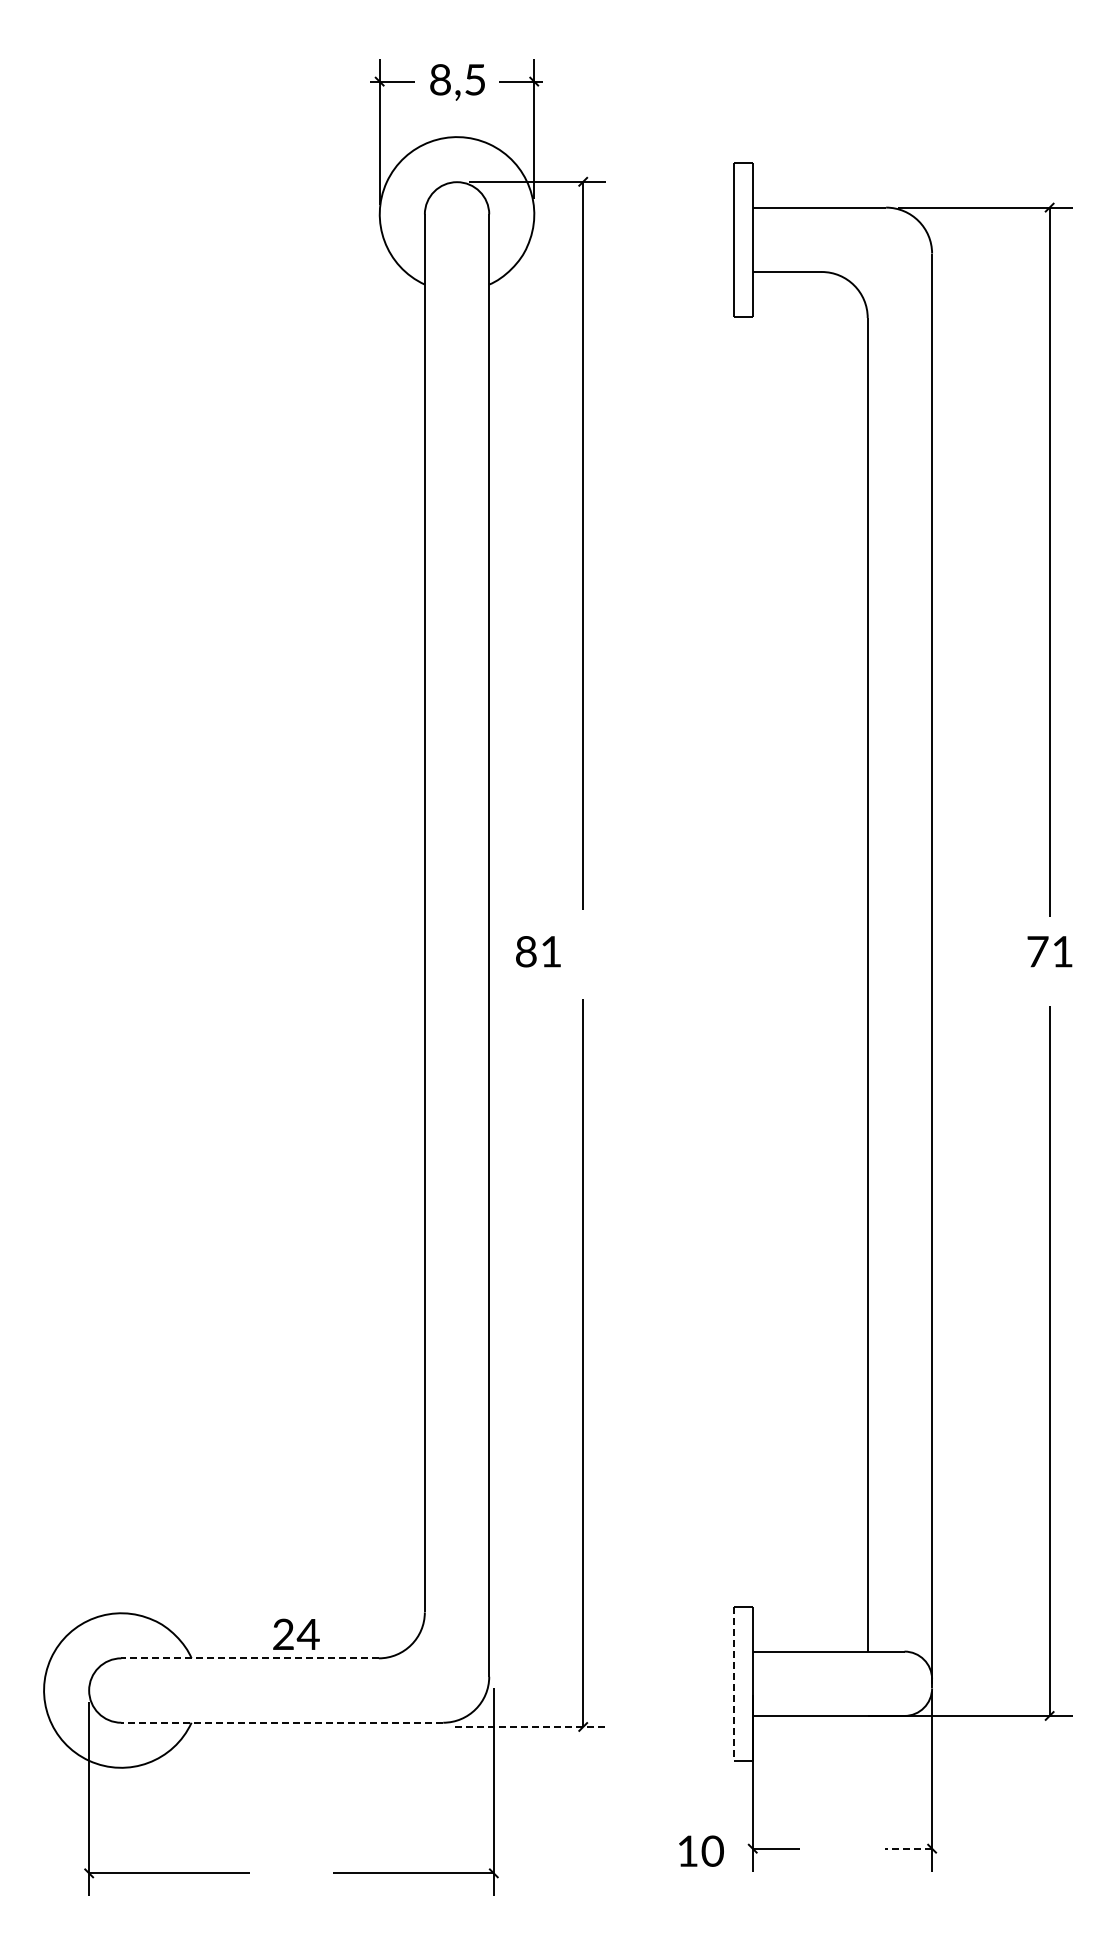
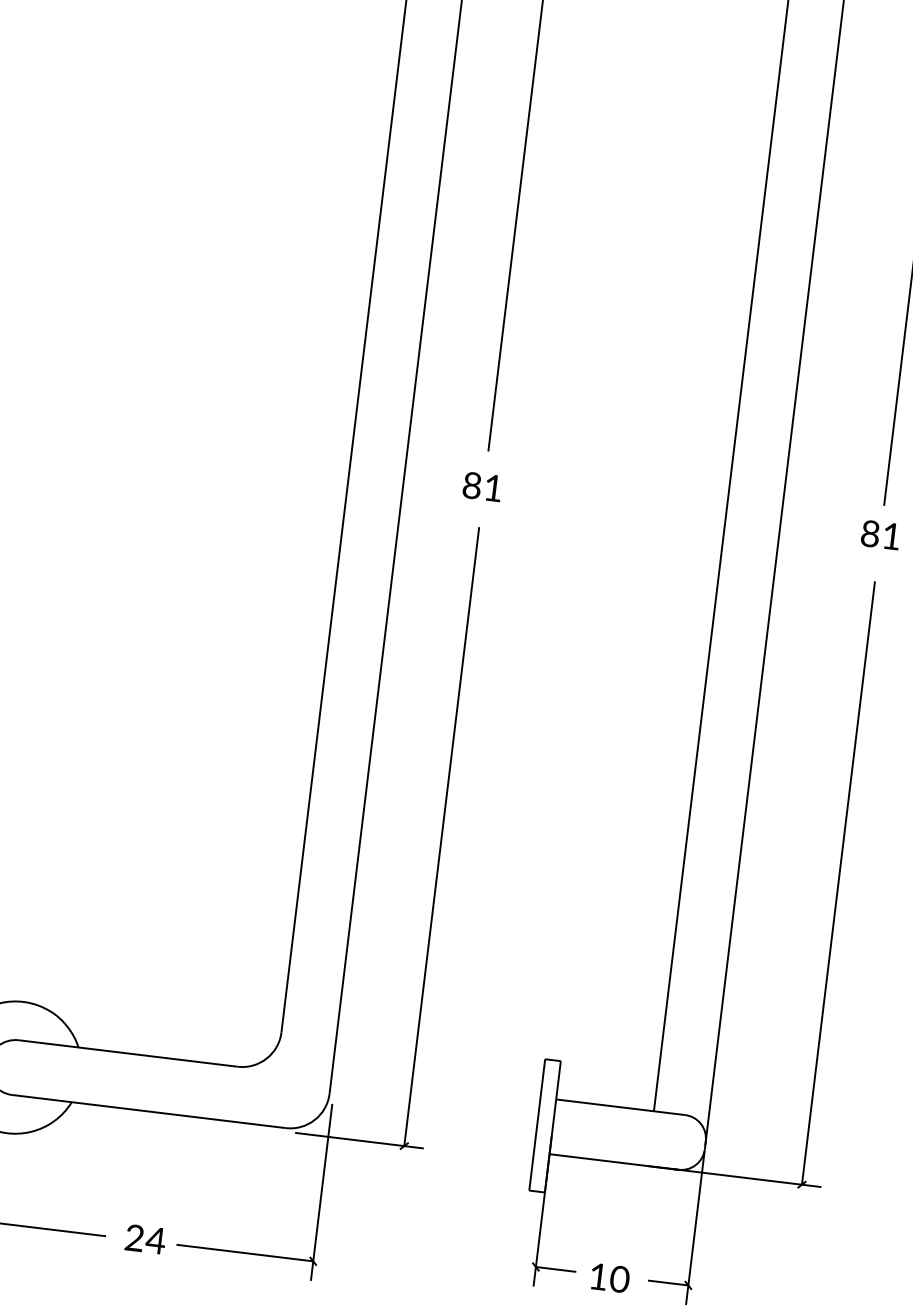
text: (538, 951) -> (482, 486), moved
text: (1037, 951) -> (870, 533), 71 -> 81
text: (296, 1633) -> (145, 1238), moved
line: (250, 1658) -> (128, 1053), dashed -> solid
line: (734, 1684) -> (537, 1125), dashed -> solid
line: (282, 1722) -> (149, 1111), dashed -> solid
line: (530, 1726) -> (359, 1140), dashed -> solid
line: (908, 1848) -> (668, 1282), dashed -> solid
text: (701, 1850) -> (610, 1277), moved

